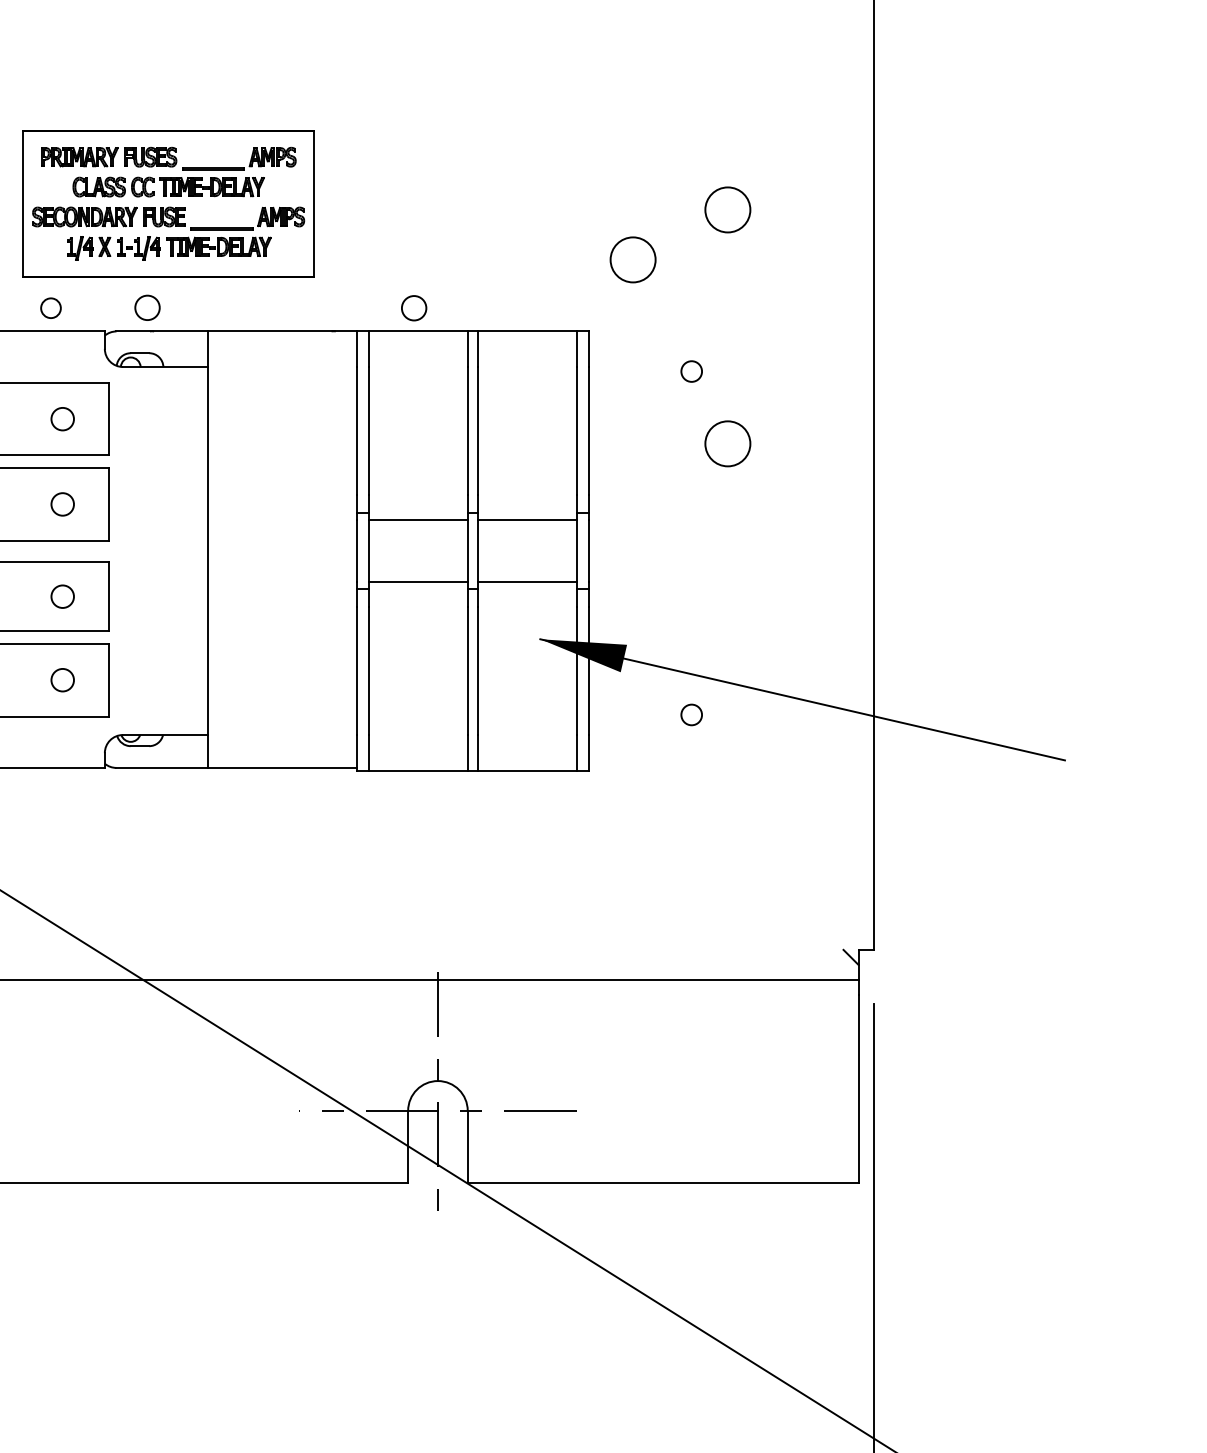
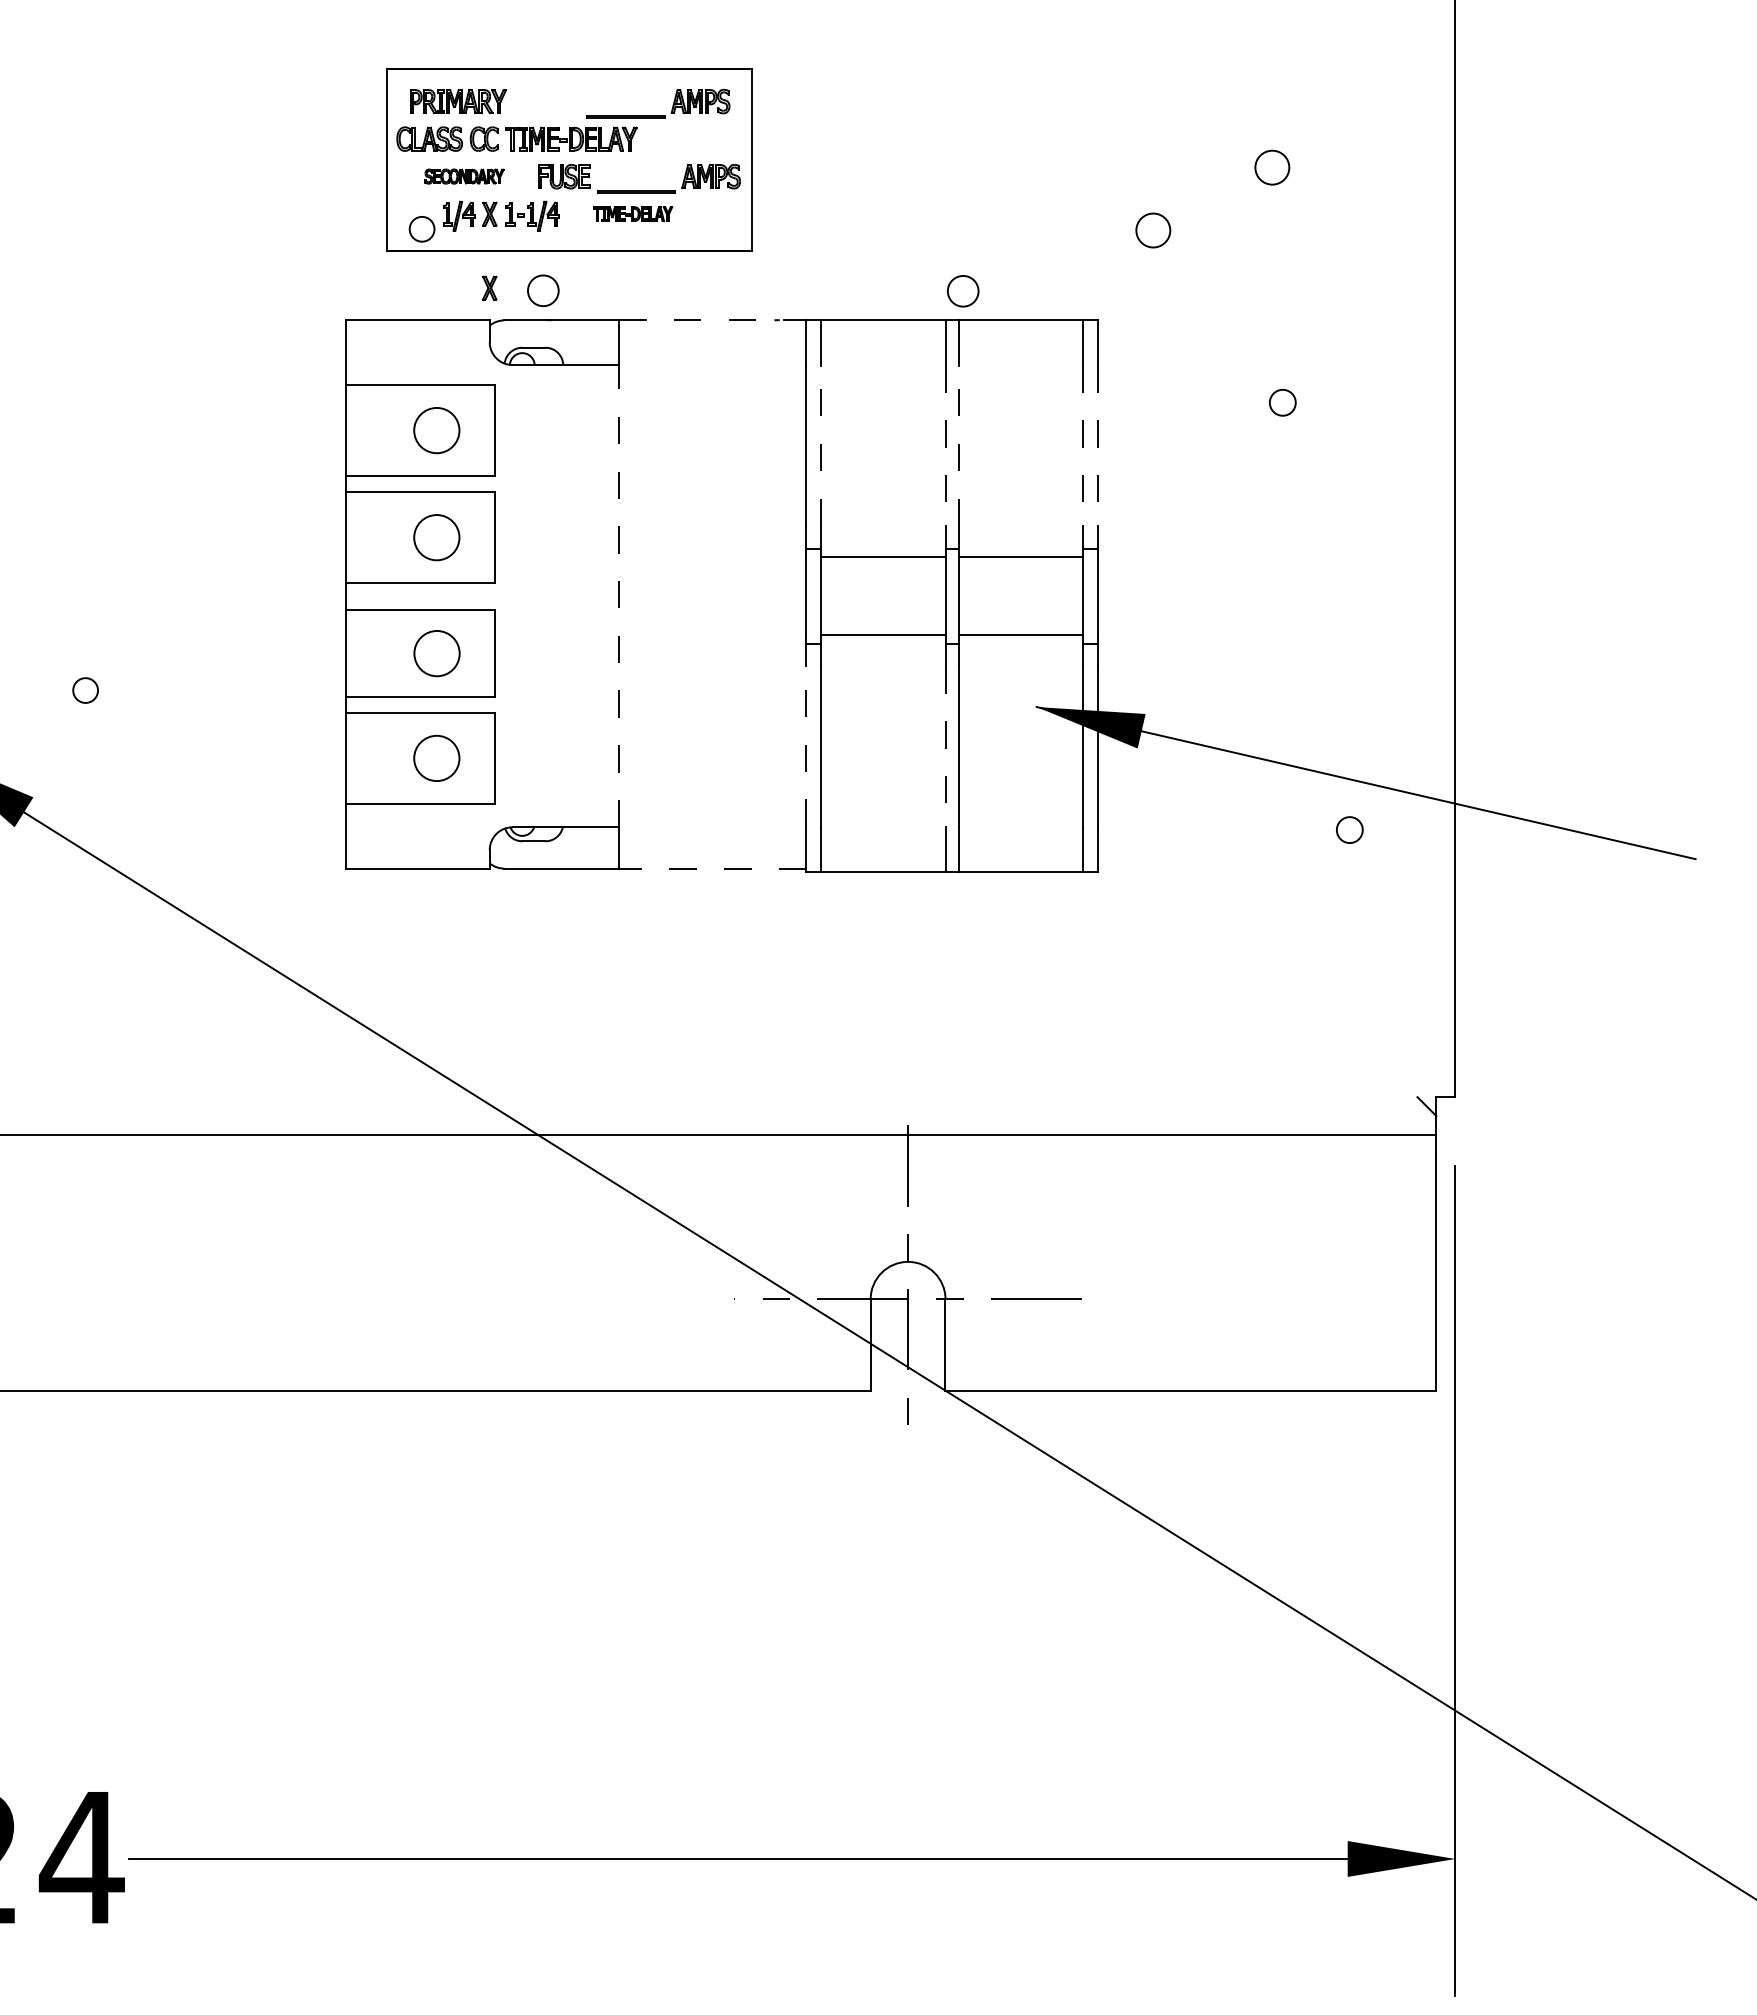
part: (150, 157) -> (547, 101), removed
part: (168, 186) -> (516, 138), moved
circle: (728, 209) -> (1272, 167), size x0.6
part: (84, 216) -> (464, 176), size x0.6
part: (218, 246) -> (632, 213), size x0.6
circle: (633, 259) -> (1153, 230), size x0.6
part: (104, 305) -> (489, 287), added
circle: (50, 308) -> (421, 229), moved
circle: (414, 308) -> (963, 291), moved
line: (282, 331) -> (712, 320), solid -> dashed
circle: (691, 371) -> (1282, 402), moved
circle: (62, 419) -> (436, 430), size x1.6
line: (369, 431) -> (821, 445), solid -> dashed
line: (467, 431) -> (945, 446), solid -> dashed
line: (478, 431) -> (958, 445), solid -> dashed
line: (577, 431) -> (1083, 446), solid -> dashed
line: (589, 431) -> (1098, 446), solid -> dashed
circle: (728, 443) -> (1272, 461), removed
circle: (62, 504) -> (436, 537), size x1.6
line: (208, 550) -> (619, 595), solid -> dashed
circle: (62, 596) -> (436, 653), size x1.6
line: (357, 670) -> (806, 746), solid -> dashed
line: (467, 671) -> (945, 747), solid -> dashed
circle: (62, 680) -> (436, 758), size x1.6
circle: (691, 714) -> (1349, 829), moved
line: (282, 767) -> (712, 868), solid -> dashed

